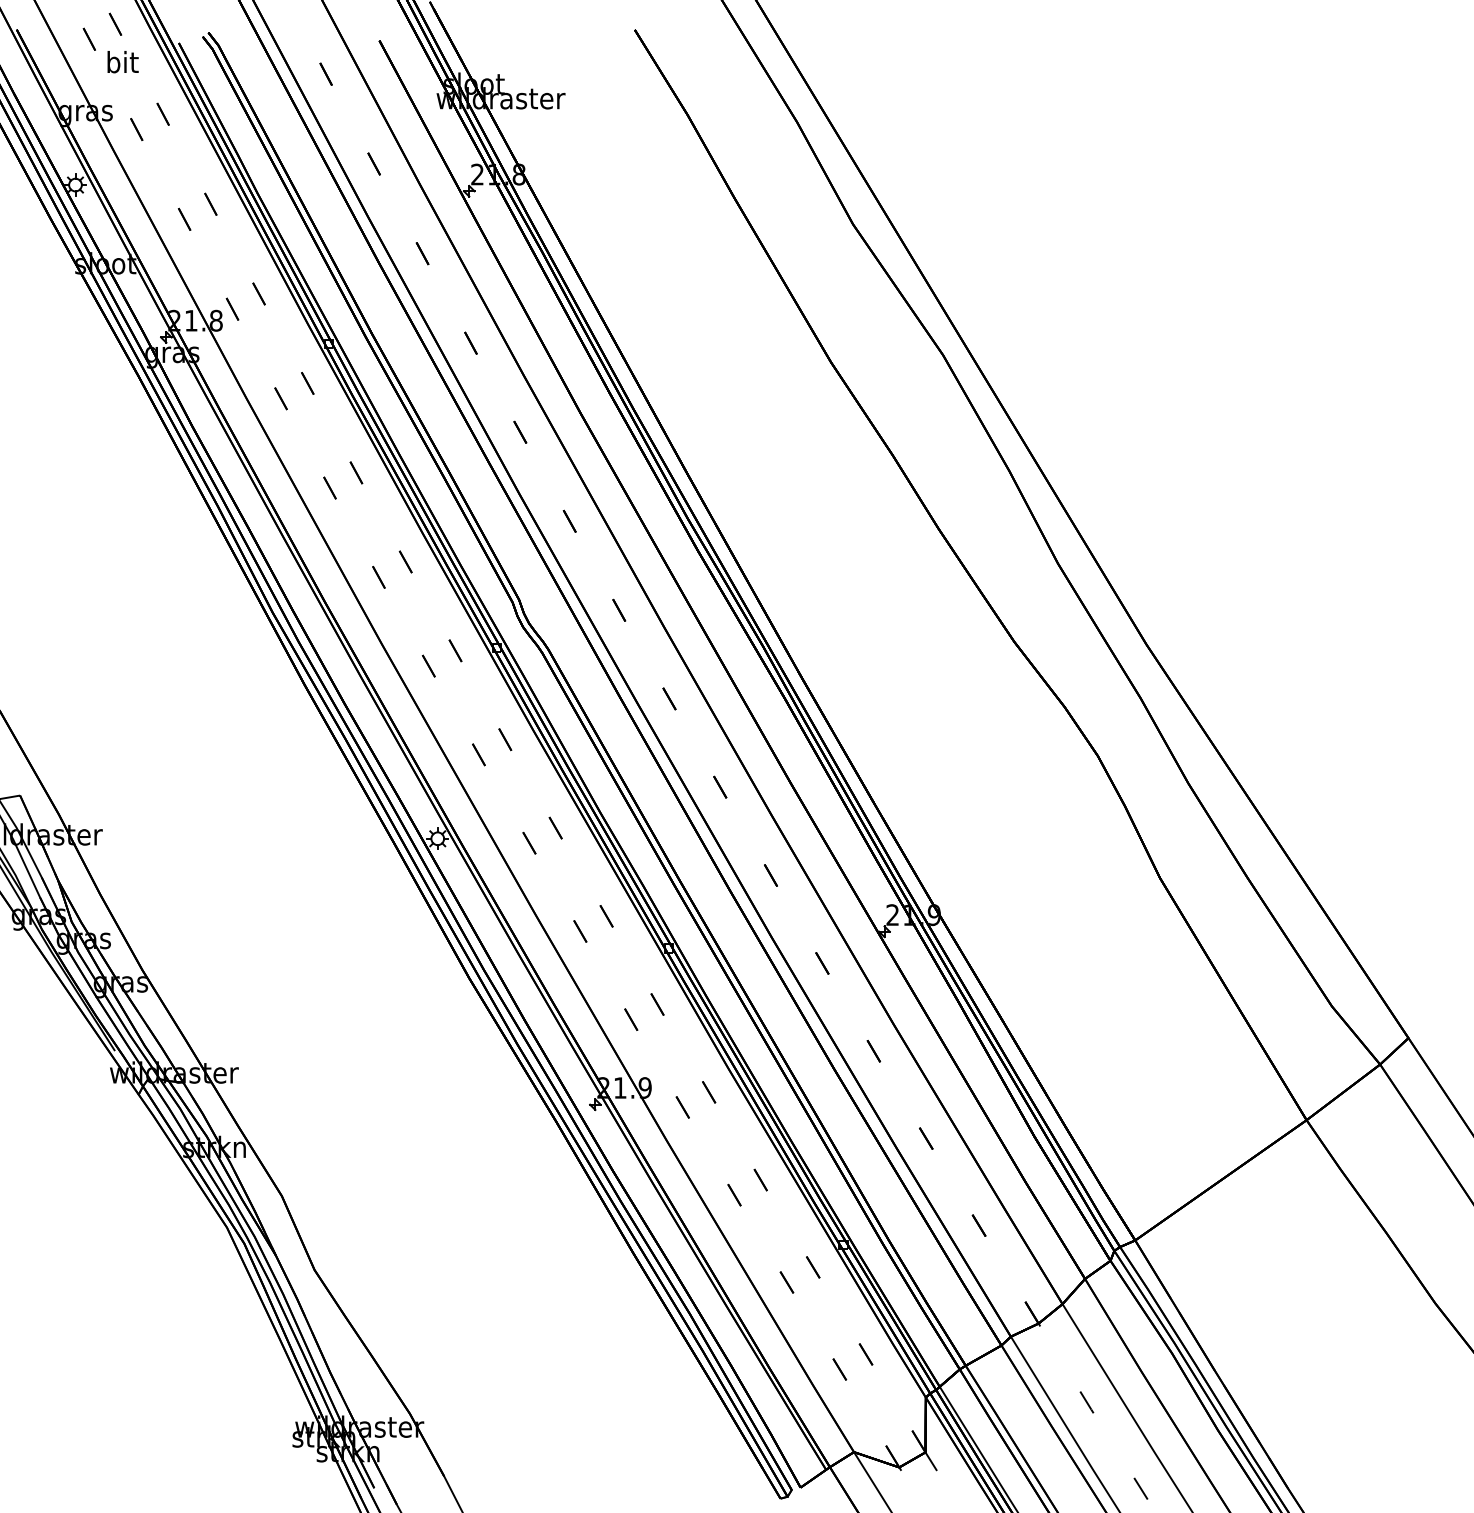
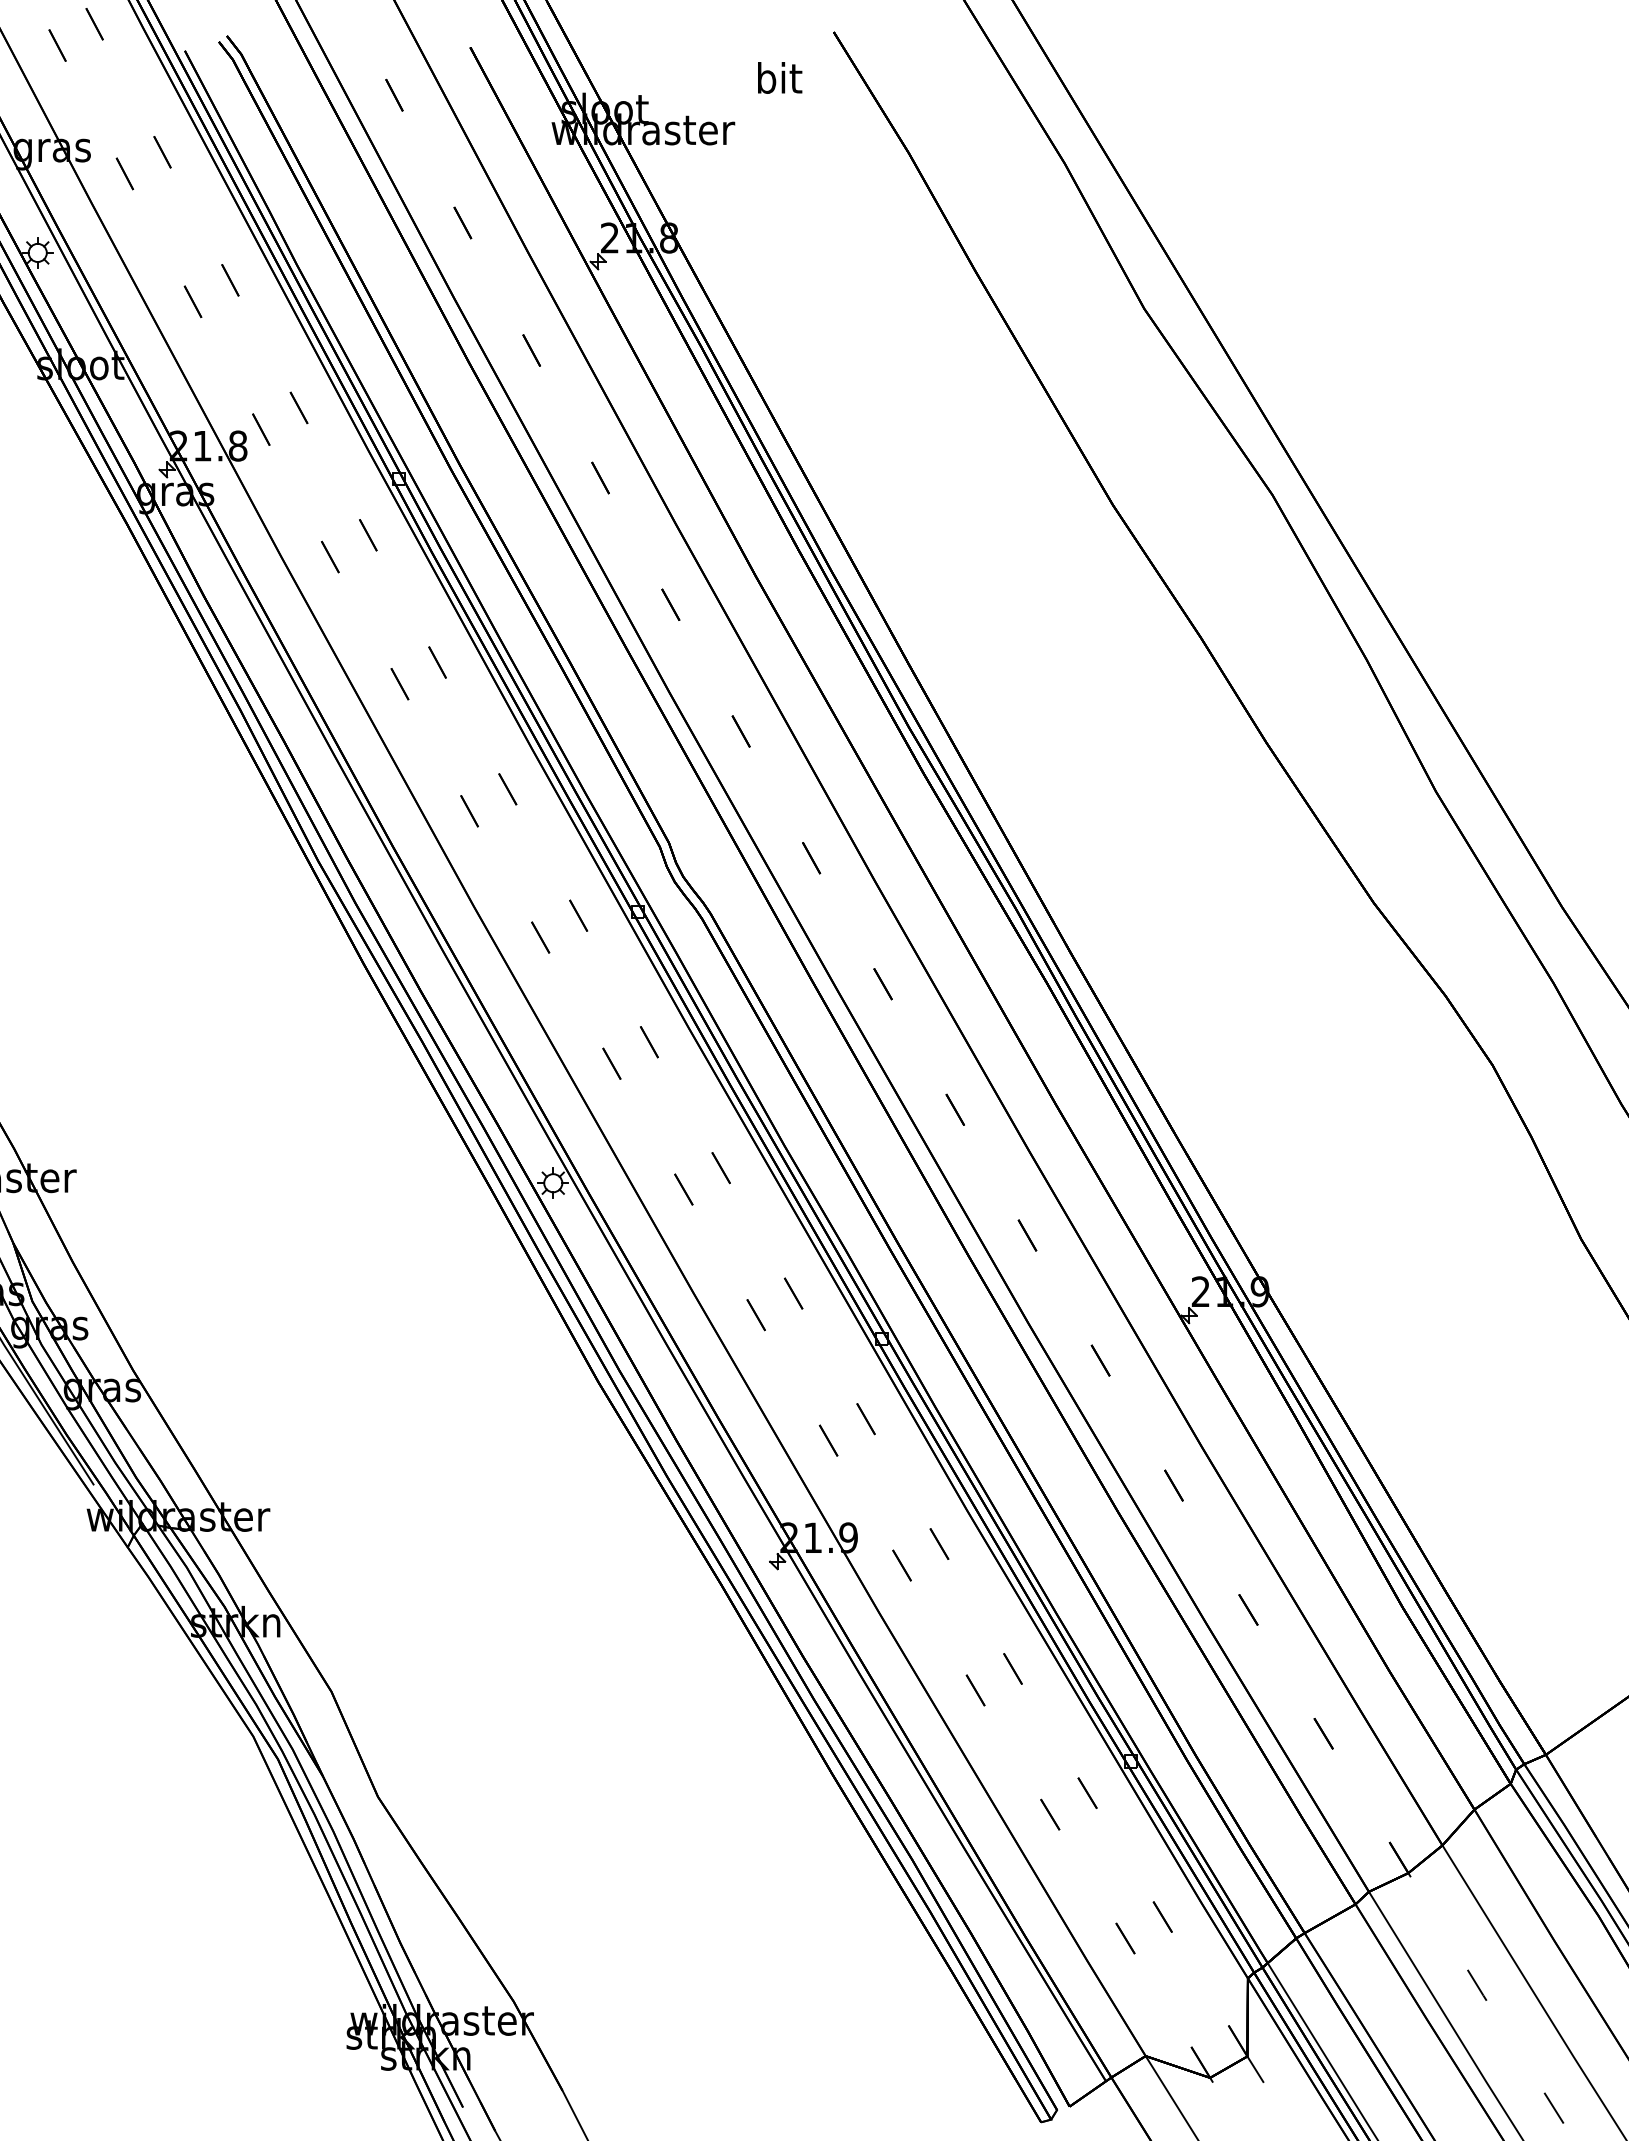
text: (122, 62) -> (779, 78), moved

